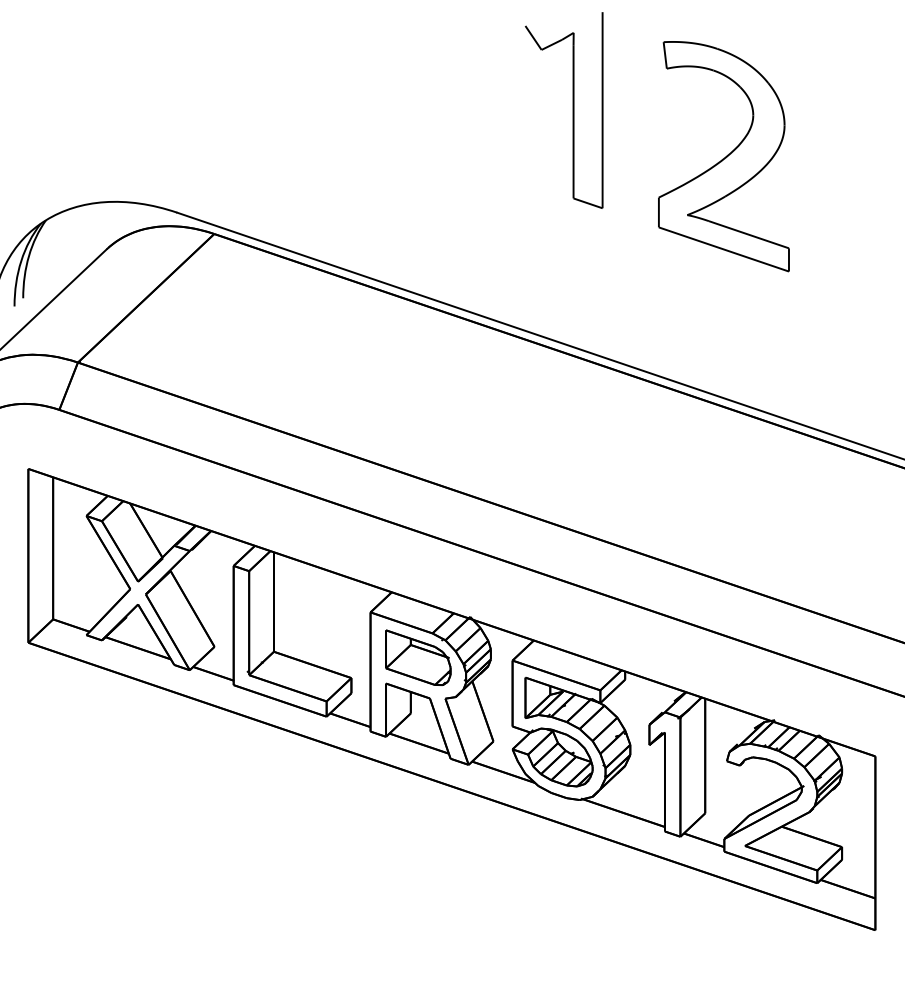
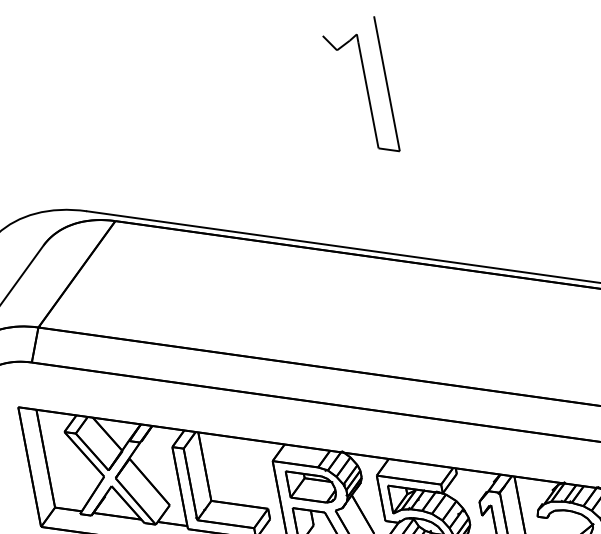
part: (572, 110) -> (366, 87), moved
part: (723, 156) -> (455, 100), removed

